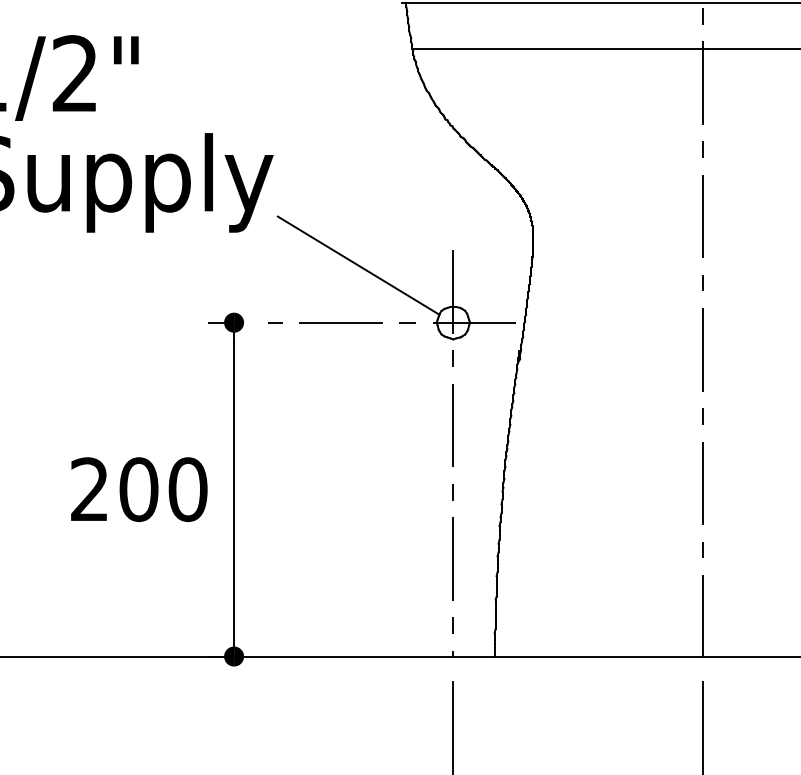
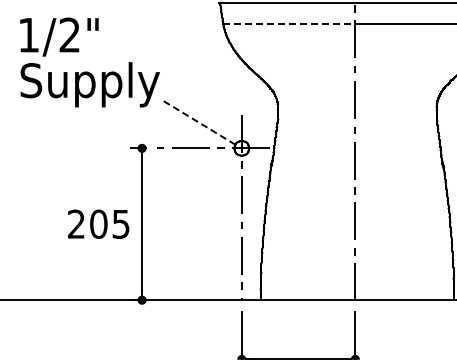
line: (560, 48) -> (290, 23), solid -> dashed
line: (358, 265) -> (198, 122), solid -> dashed
text: (186, 487) -> (120, 223), 200 -> 205

